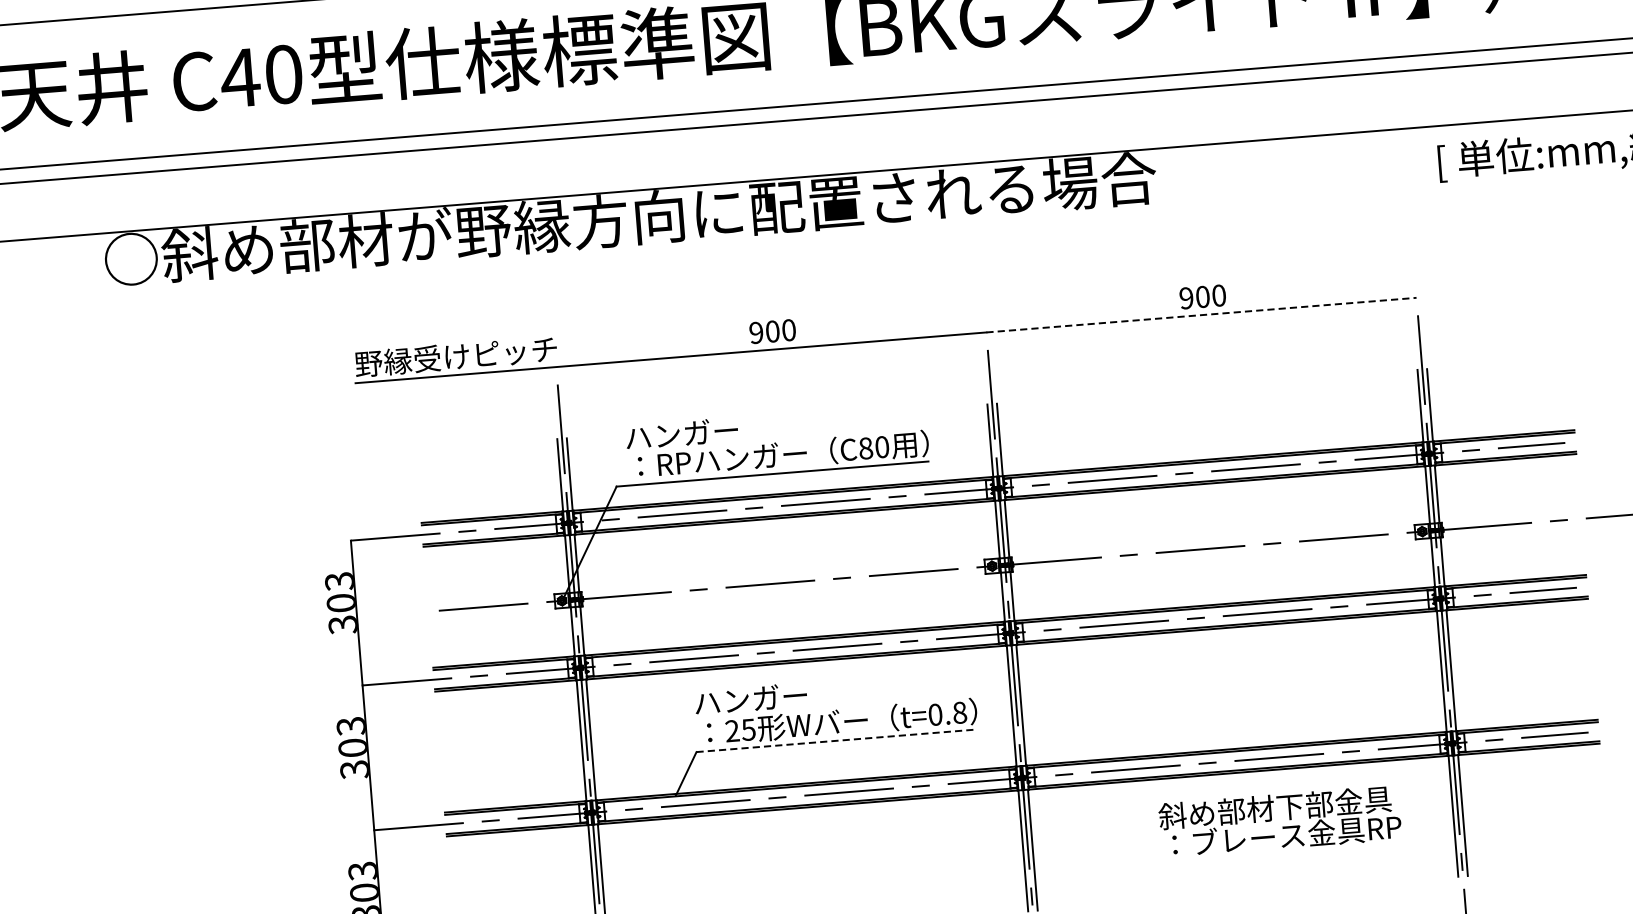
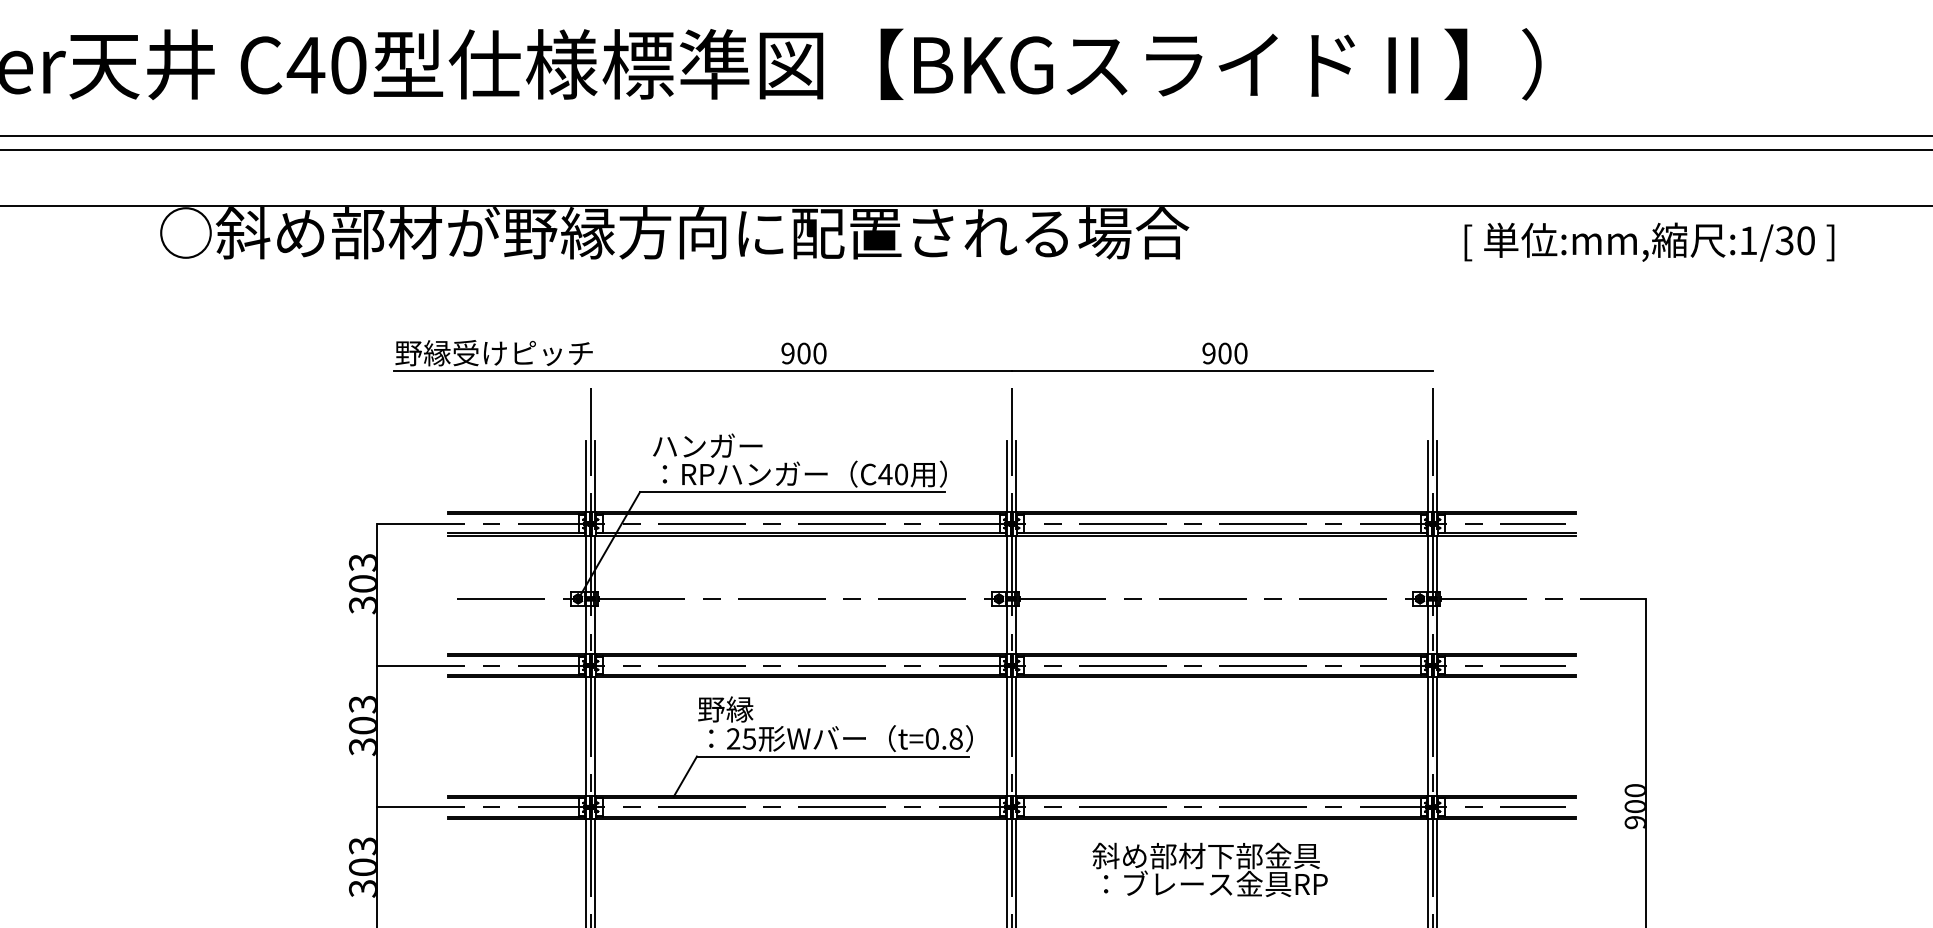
line: (1201, 315) -> (1222, 371), dashed -> solid
text: (865, 448) -> (885, 474), C80 -> C40
text: (750, 699) -> (753, 709), ハンガー -> 野縁
line: (834, 740) -> (832, 756), dashed -> solid
text: (1279, 821) -> (1209, 869), moved

